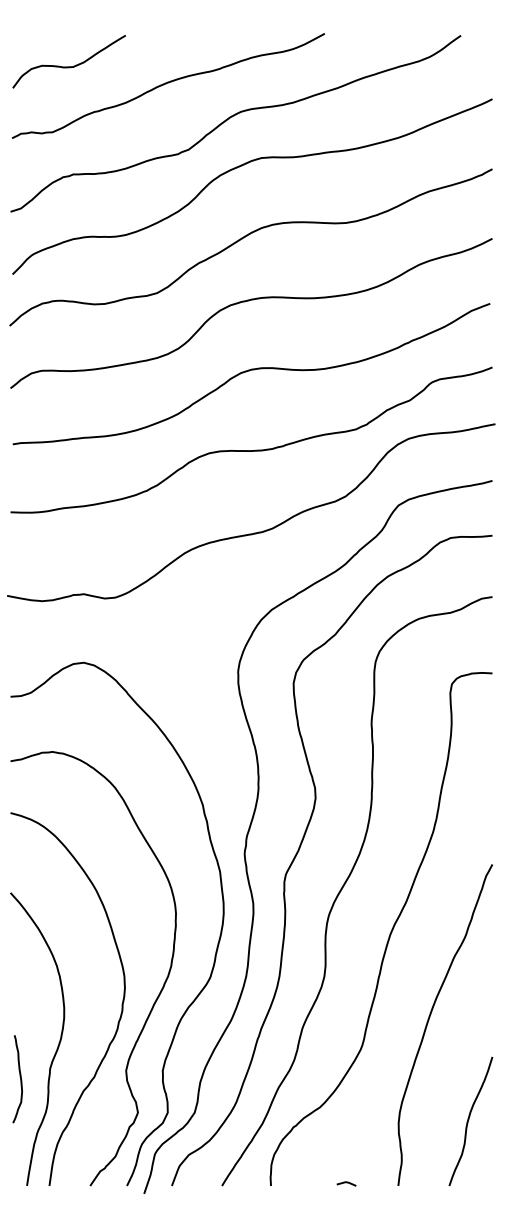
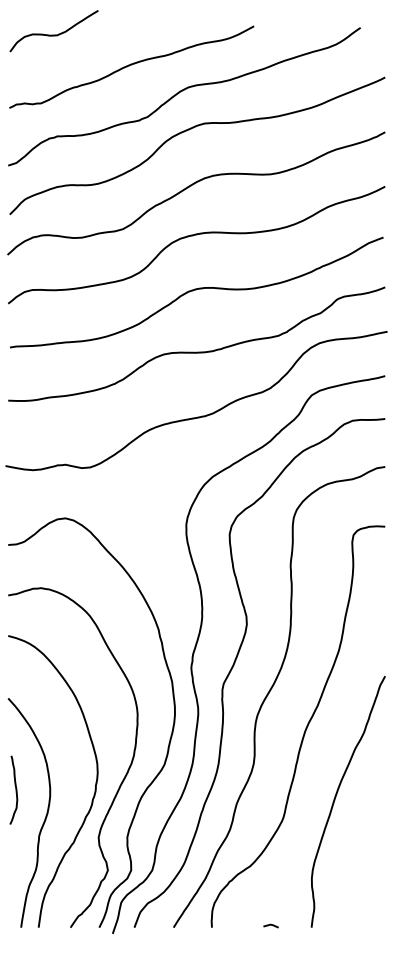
curve: (68, 65) -> (53, 34), moved
curve: (19, 1078) -> (15, 789), moved
curve: (469, 1120) -> (367, 876), removed

